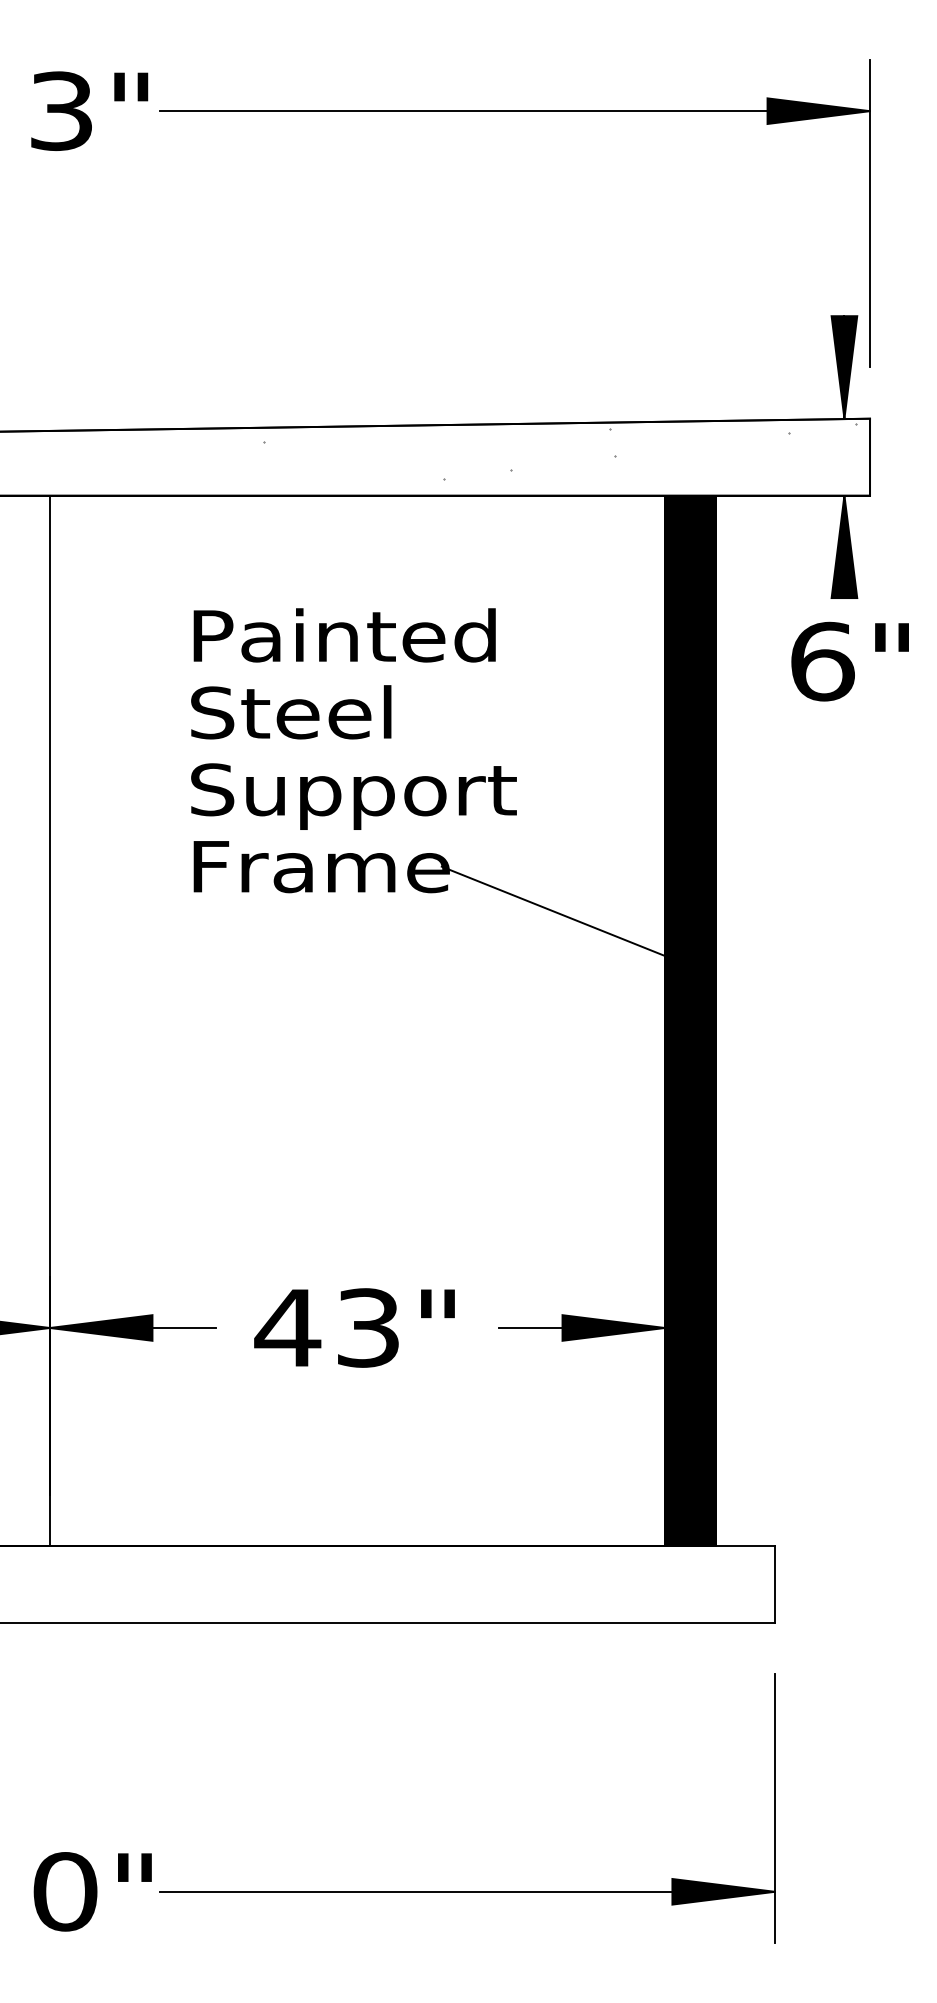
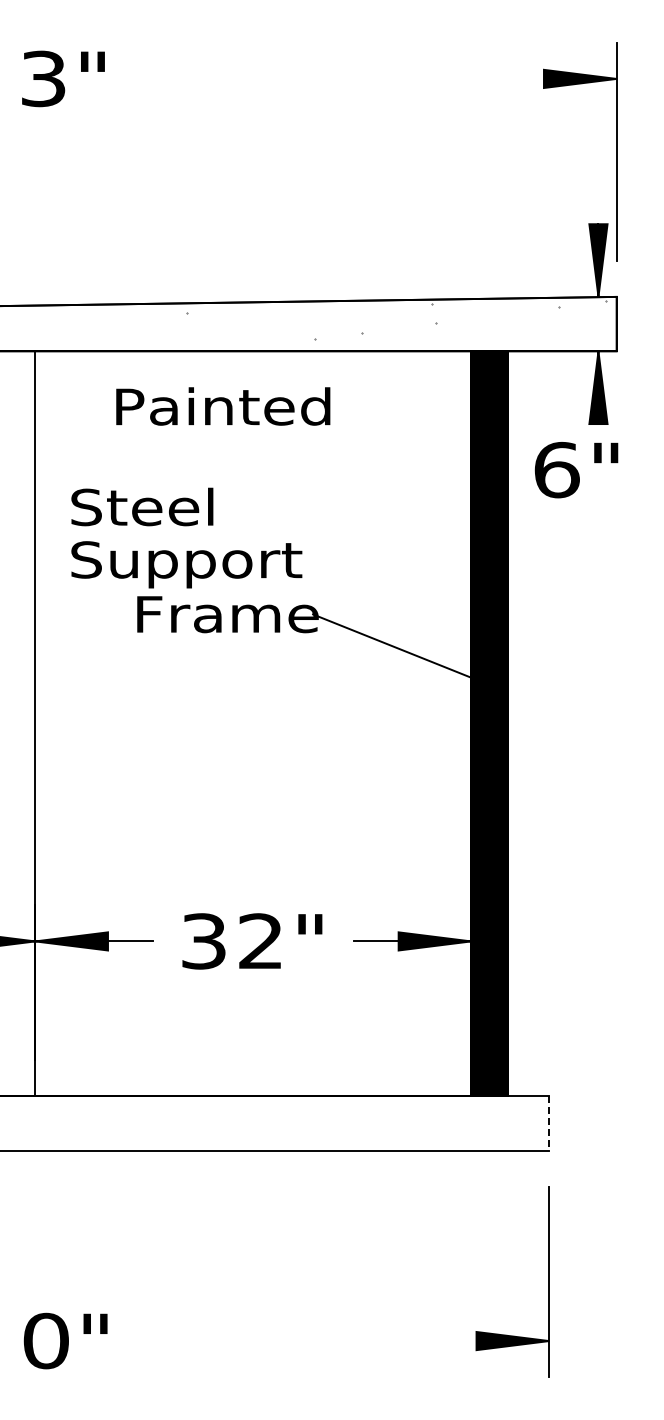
line: (514, 110) -> (364, 78), removed
text: (345, 635) -> (223, 406), moved
text: (850, 662) -> (576, 470), moved
text: (291, 711) -> (142, 506), moved
text: (353, 796) -> (186, 564), moved
text: (326, 1328) -> (231, 941), 43" -> 32"
line: (775, 1584) -> (549, 1123), solid -> dashed
line: (467, 1892) -> (331, 1341), removed

